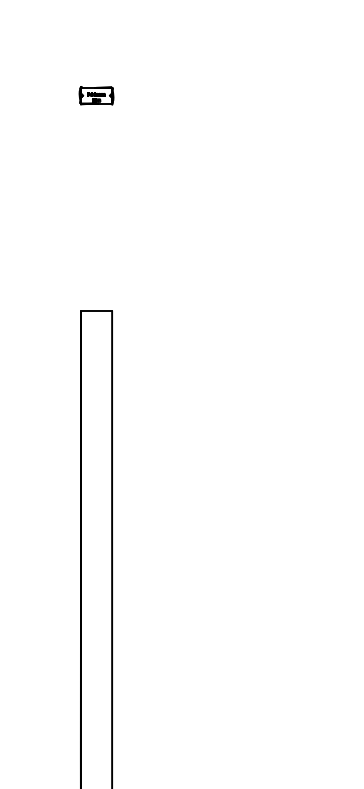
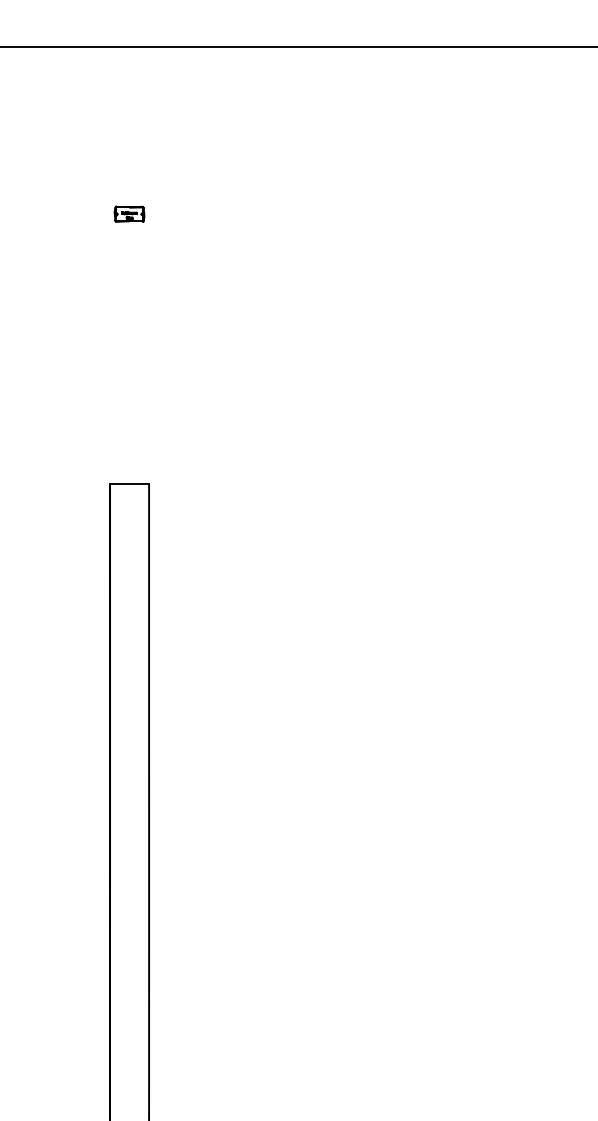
part: (96, 95) -> (129, 214), size x0.7

